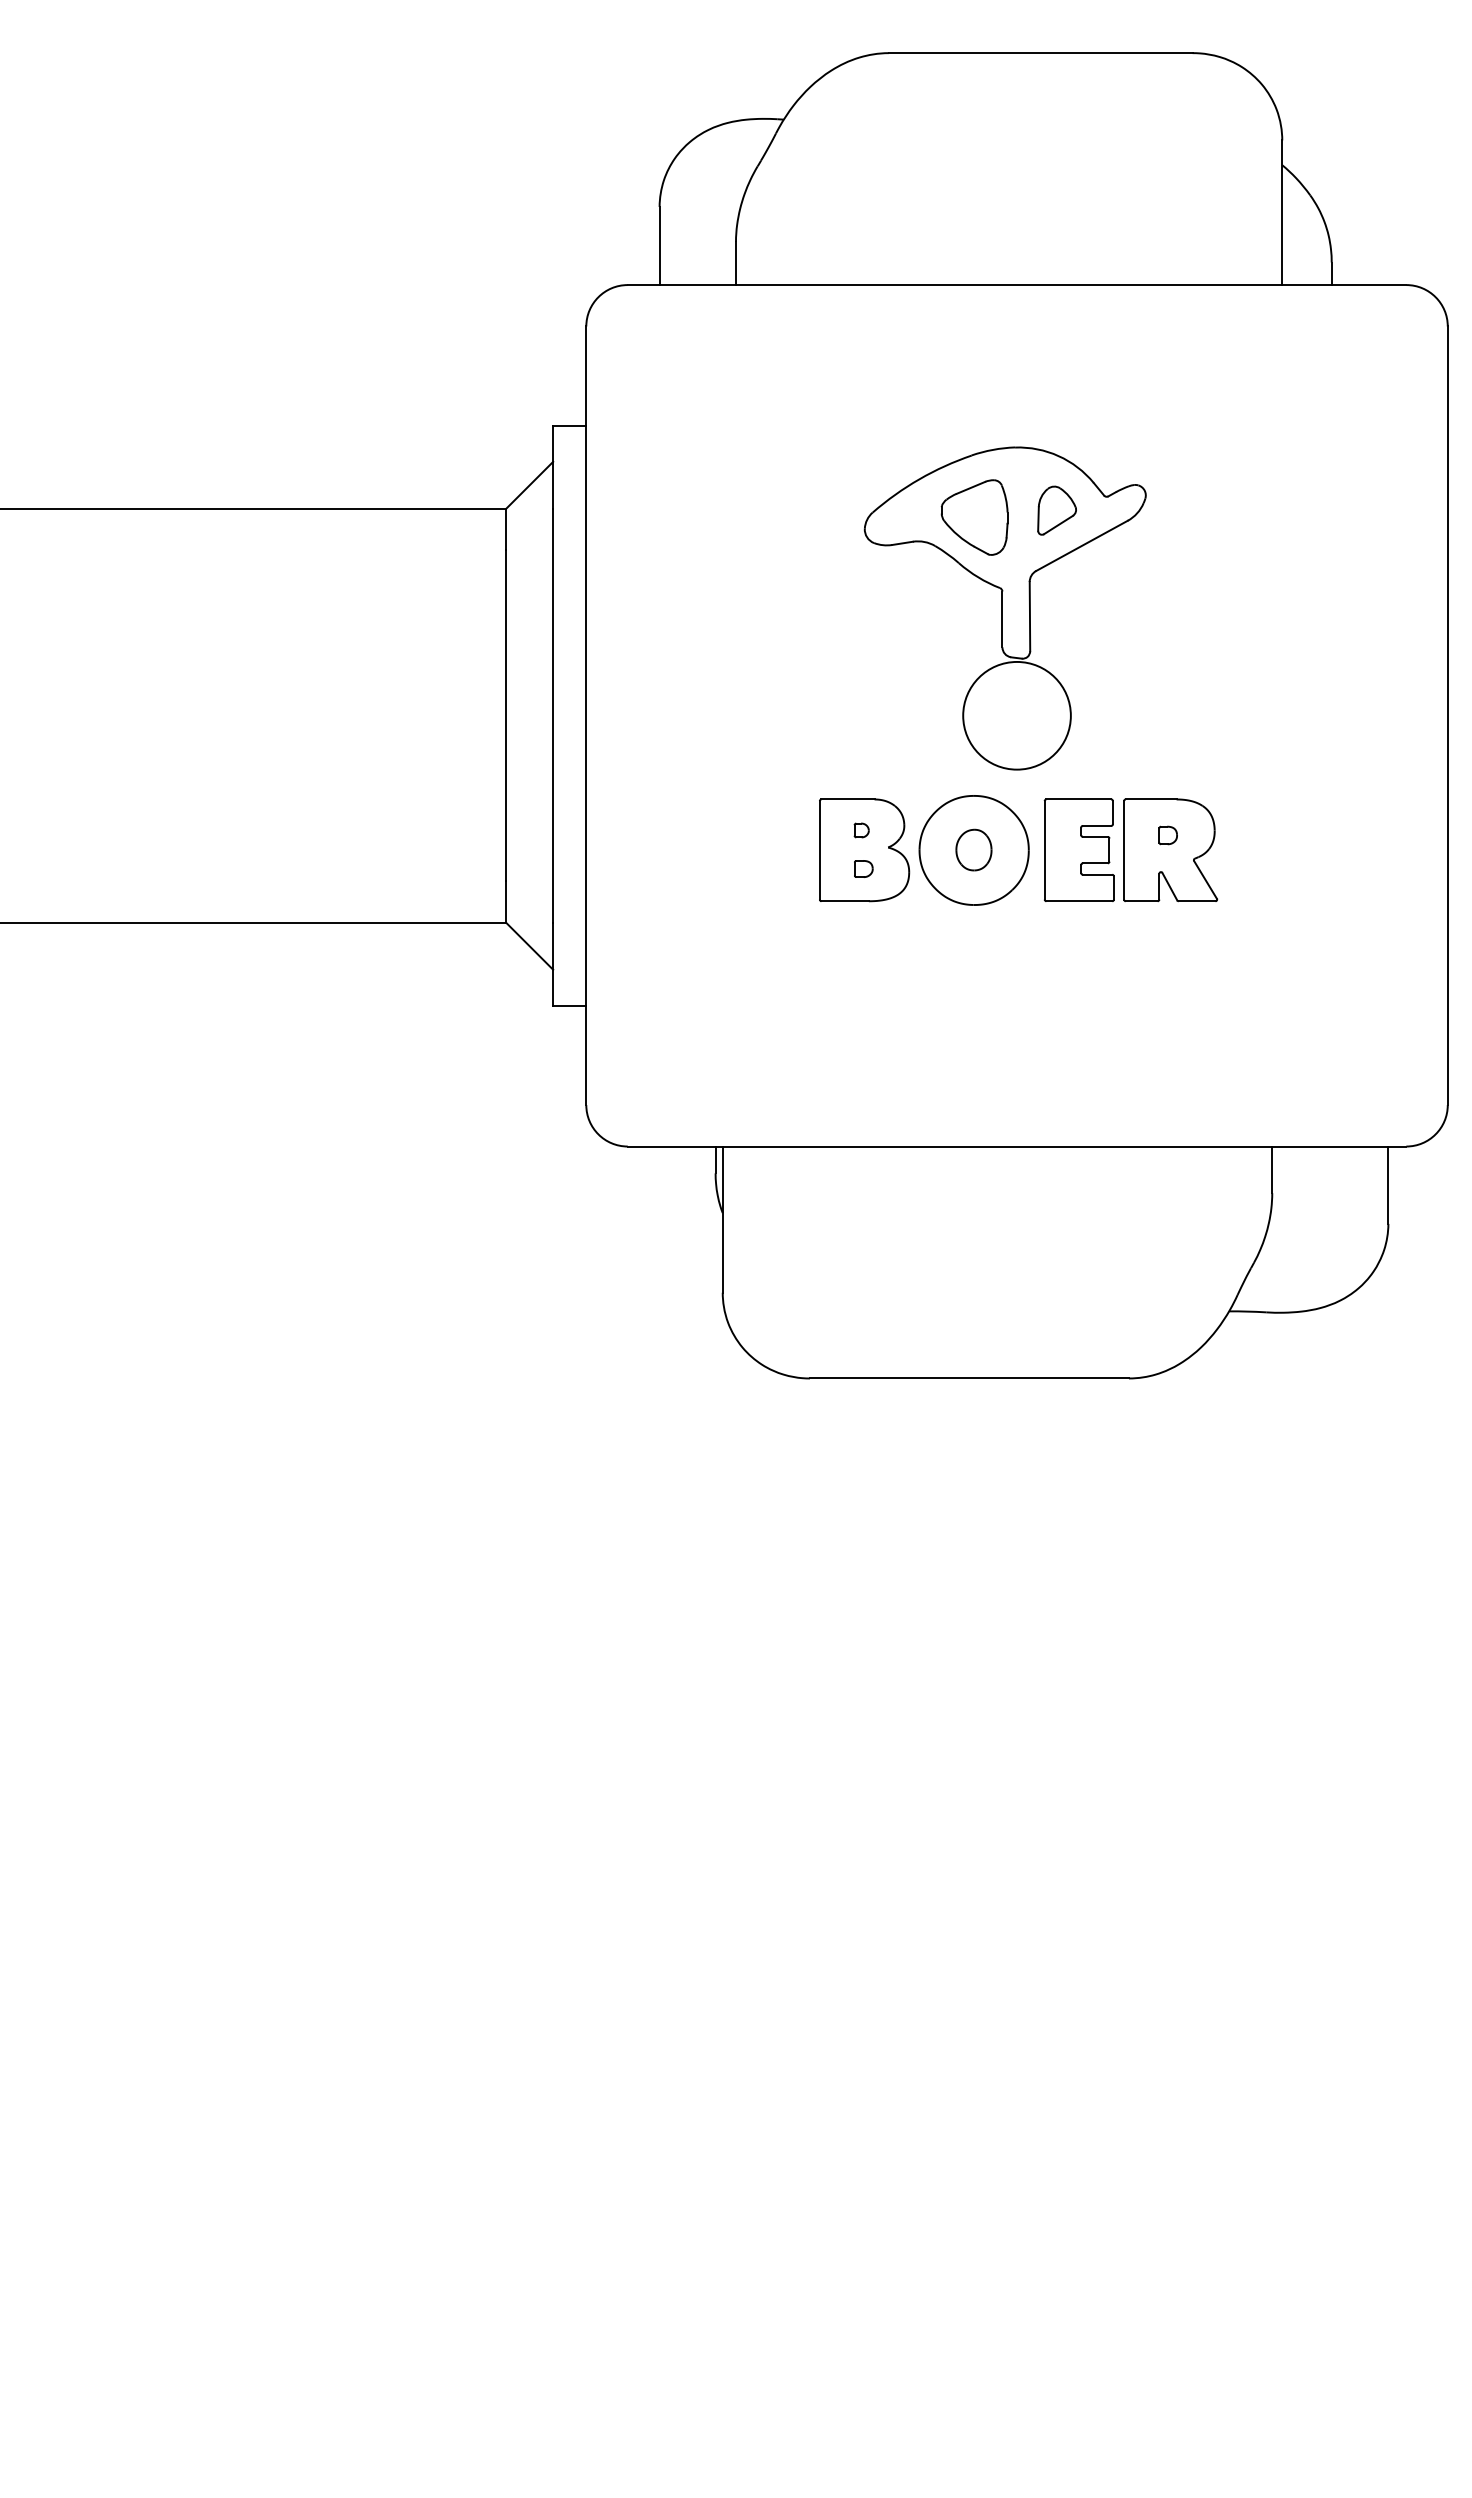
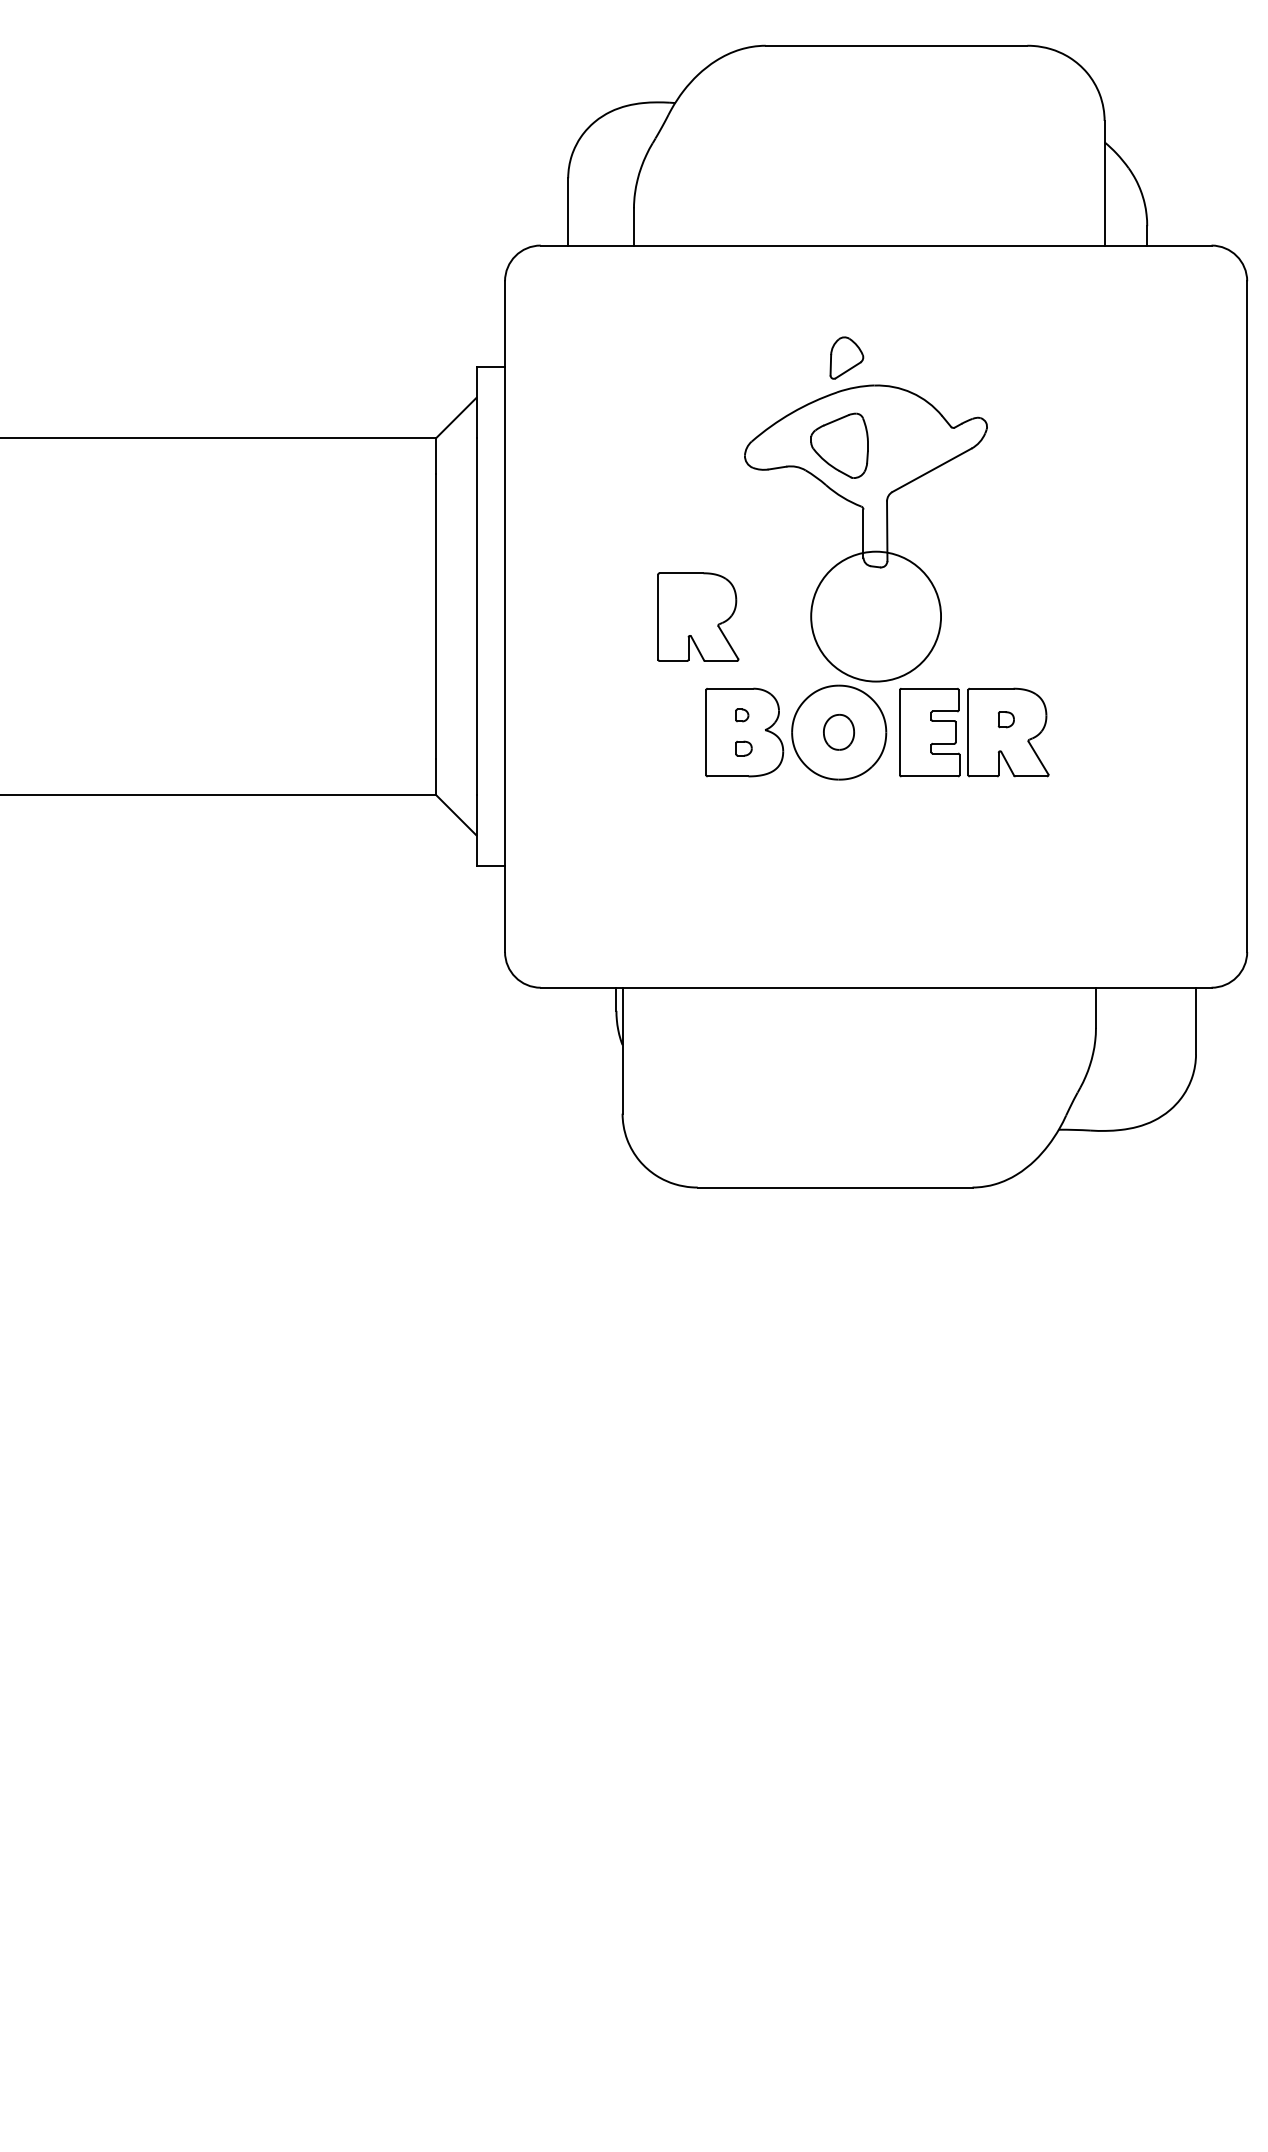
part: (1056, 510) -> (846, 357), moved
circle: (1016, 715) -> (875, 616), size x1.4
part: (810, 716) -> (698, 617), added

